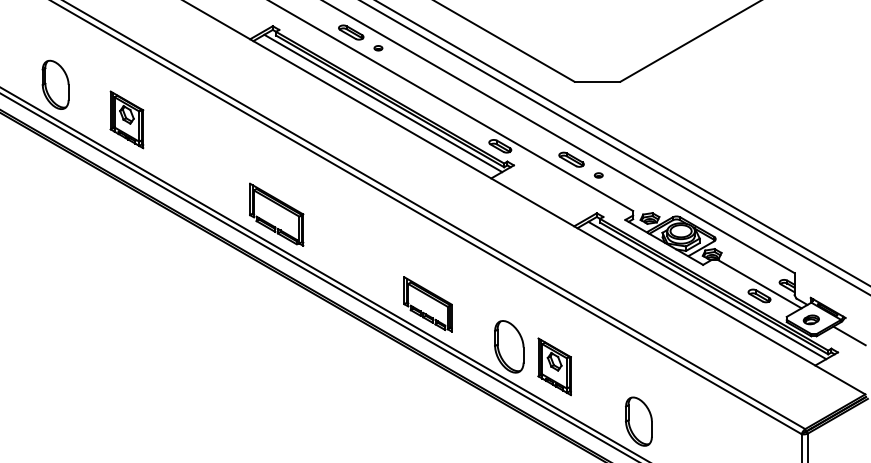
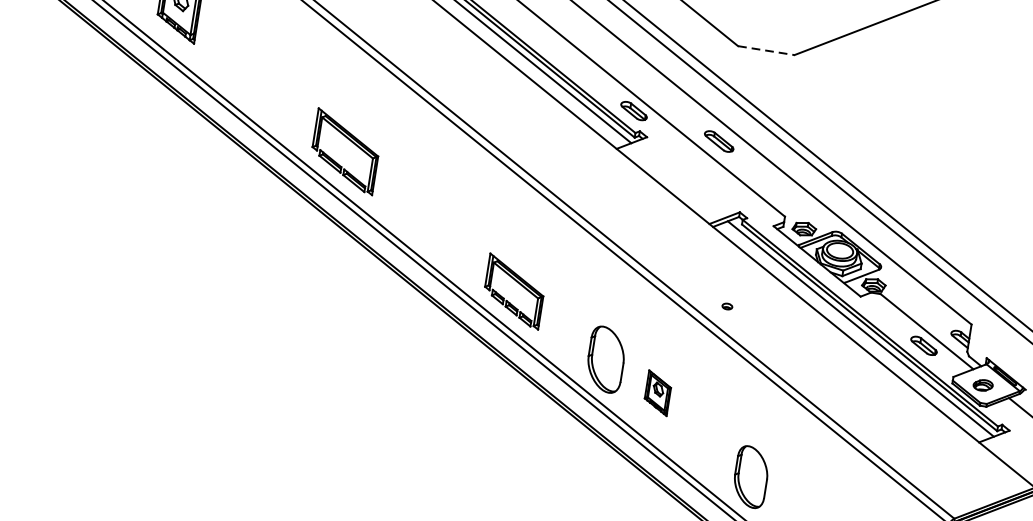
line: (597, 81) -> (766, 50), solid -> dashed
part: (598, 175) -> (727, 306), moved
part: (554, 366) -> (657, 392), size x0.6

